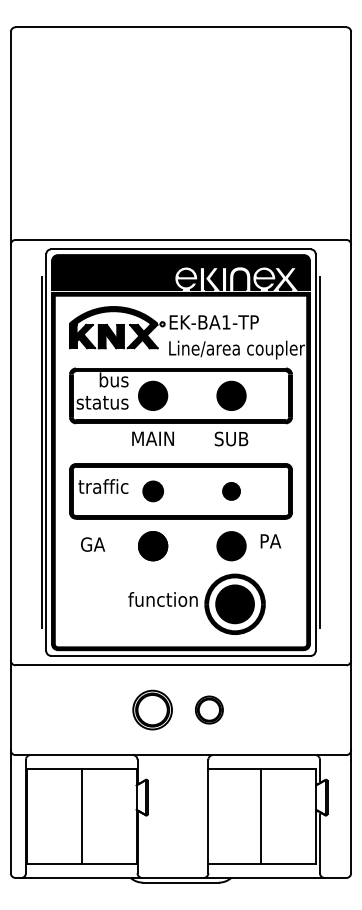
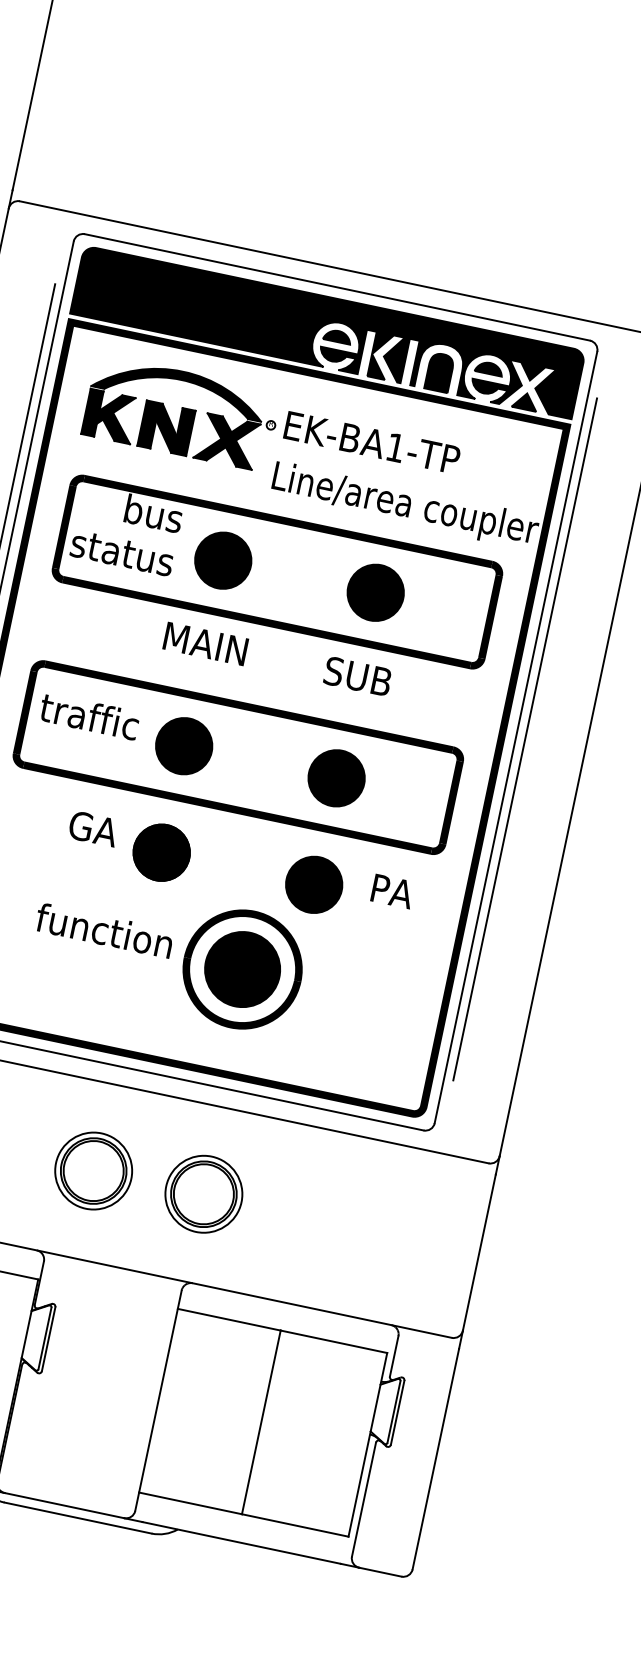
part: (153, 491) -> (184, 746), size x1.43
part: (231, 491) -> (336, 778), size x1.67
text: (93, 544) -> (94, 829), moved
part: (196, 603) -> (167, 952), moved
part: (209, 709) -> (204, 1193), size x1.43

